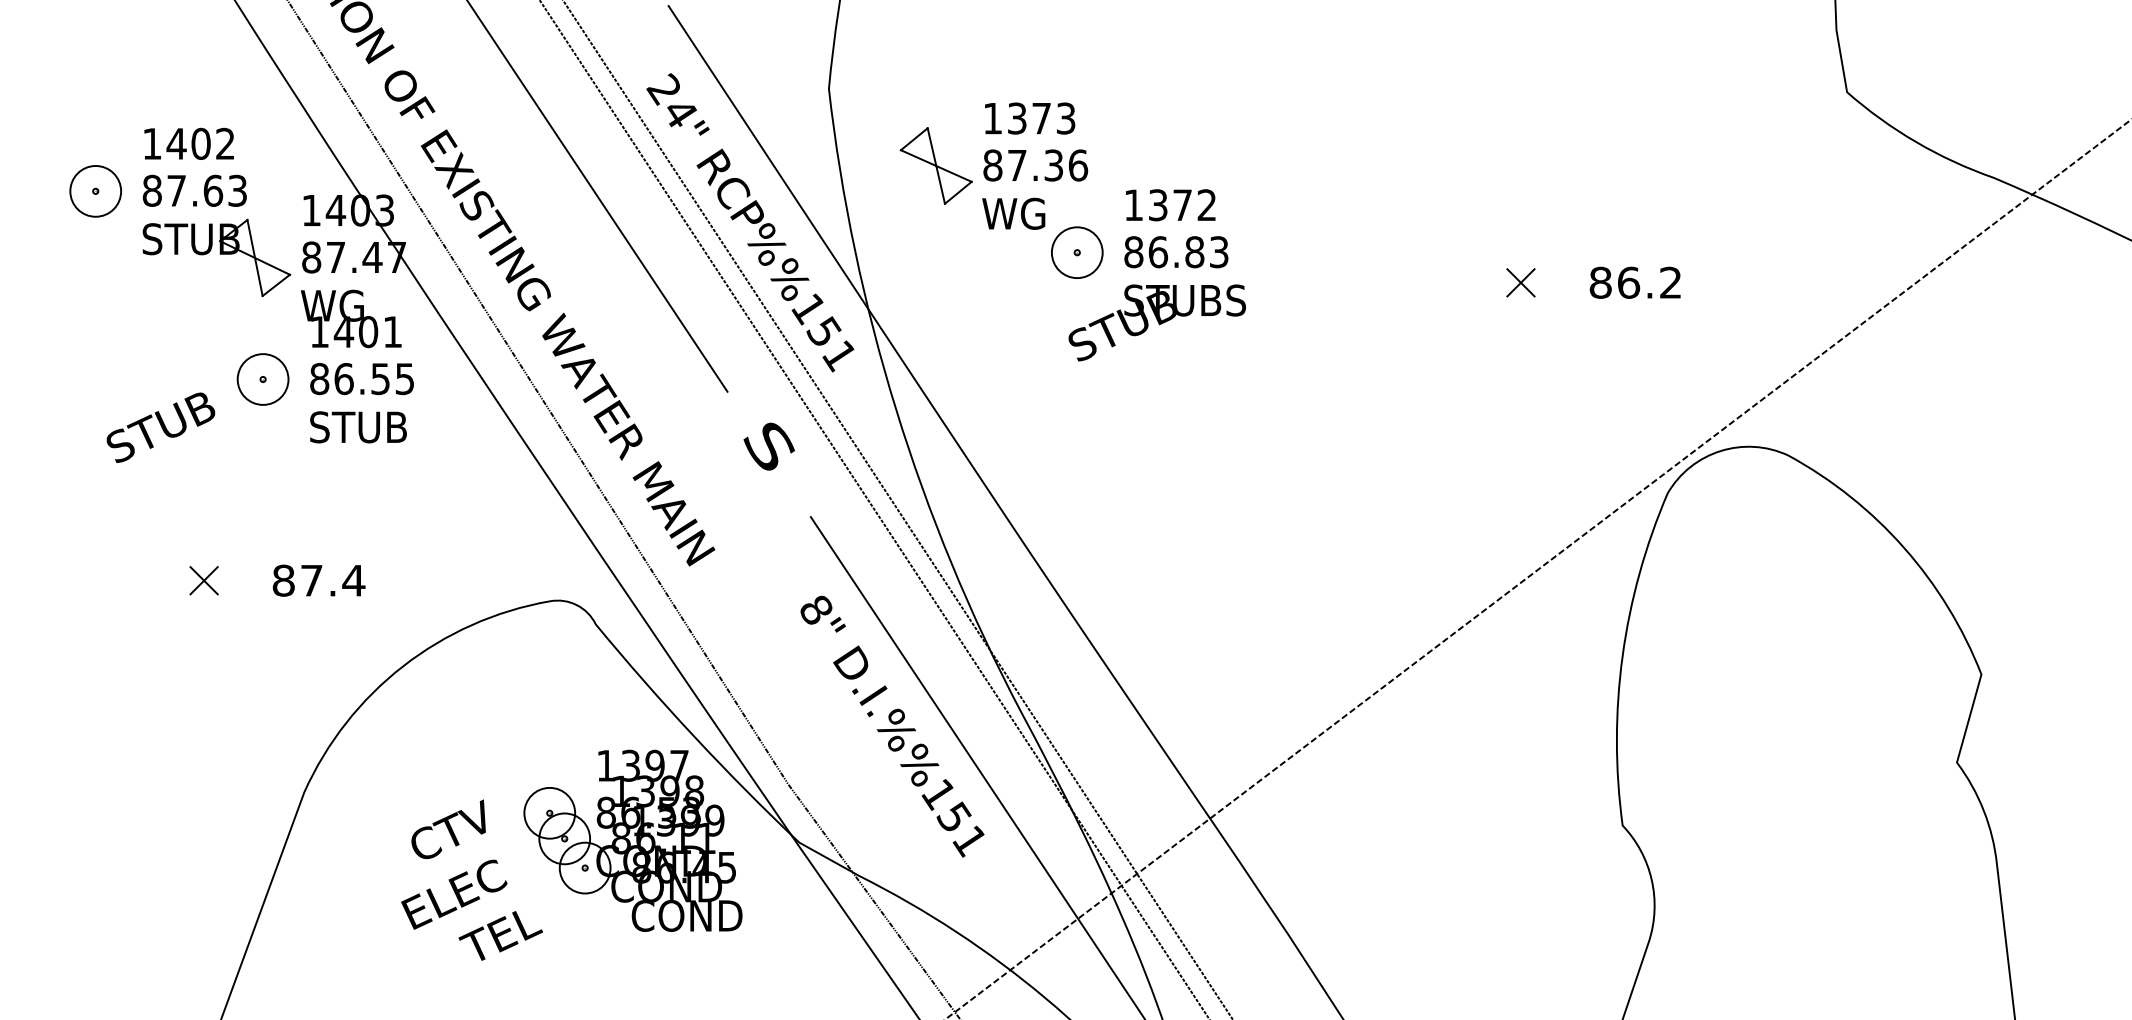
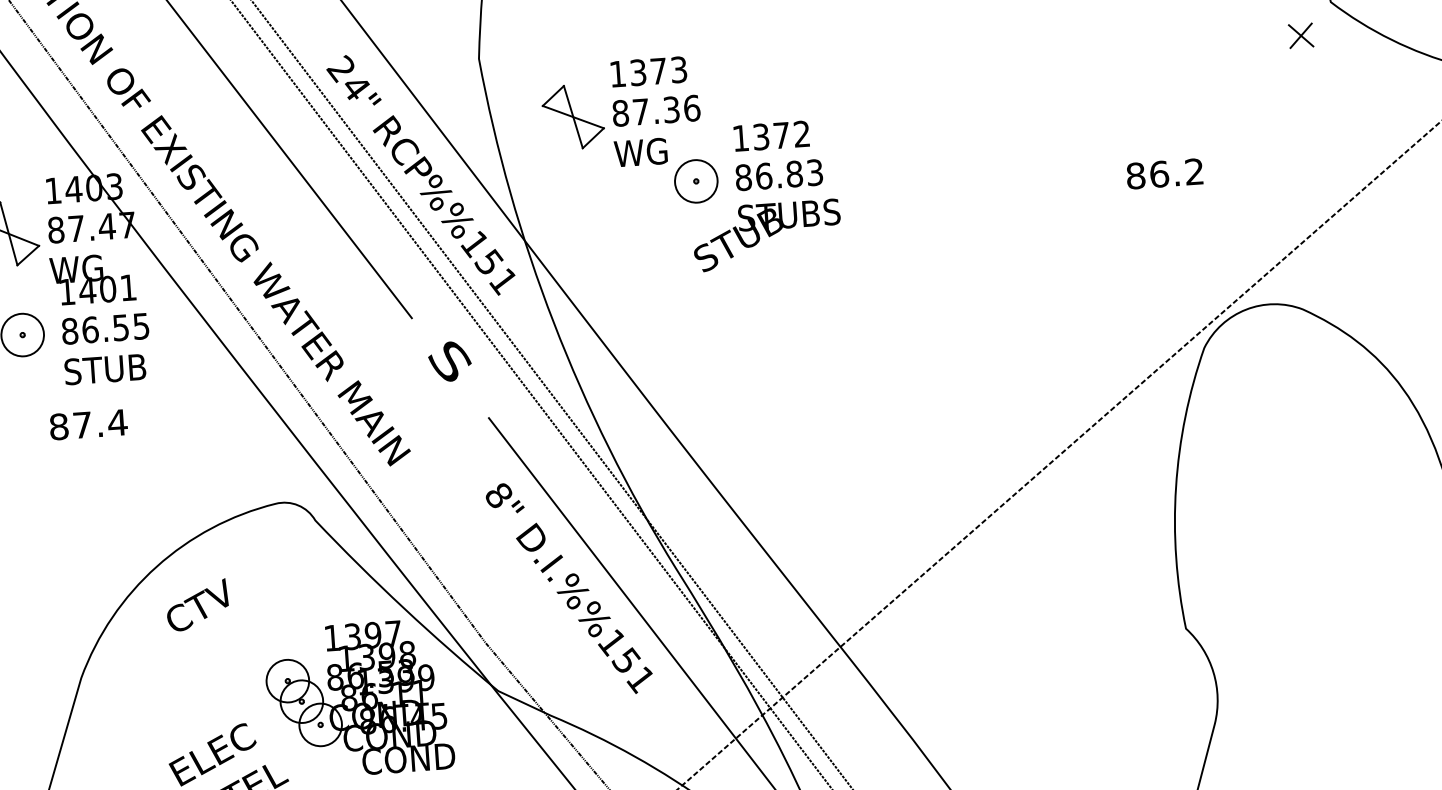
part: (1520, 282) -> (1300, 35), moved
text: (318, 580) -> (88, 424), moved
text: (448, 829) -> (197, 605), moved

